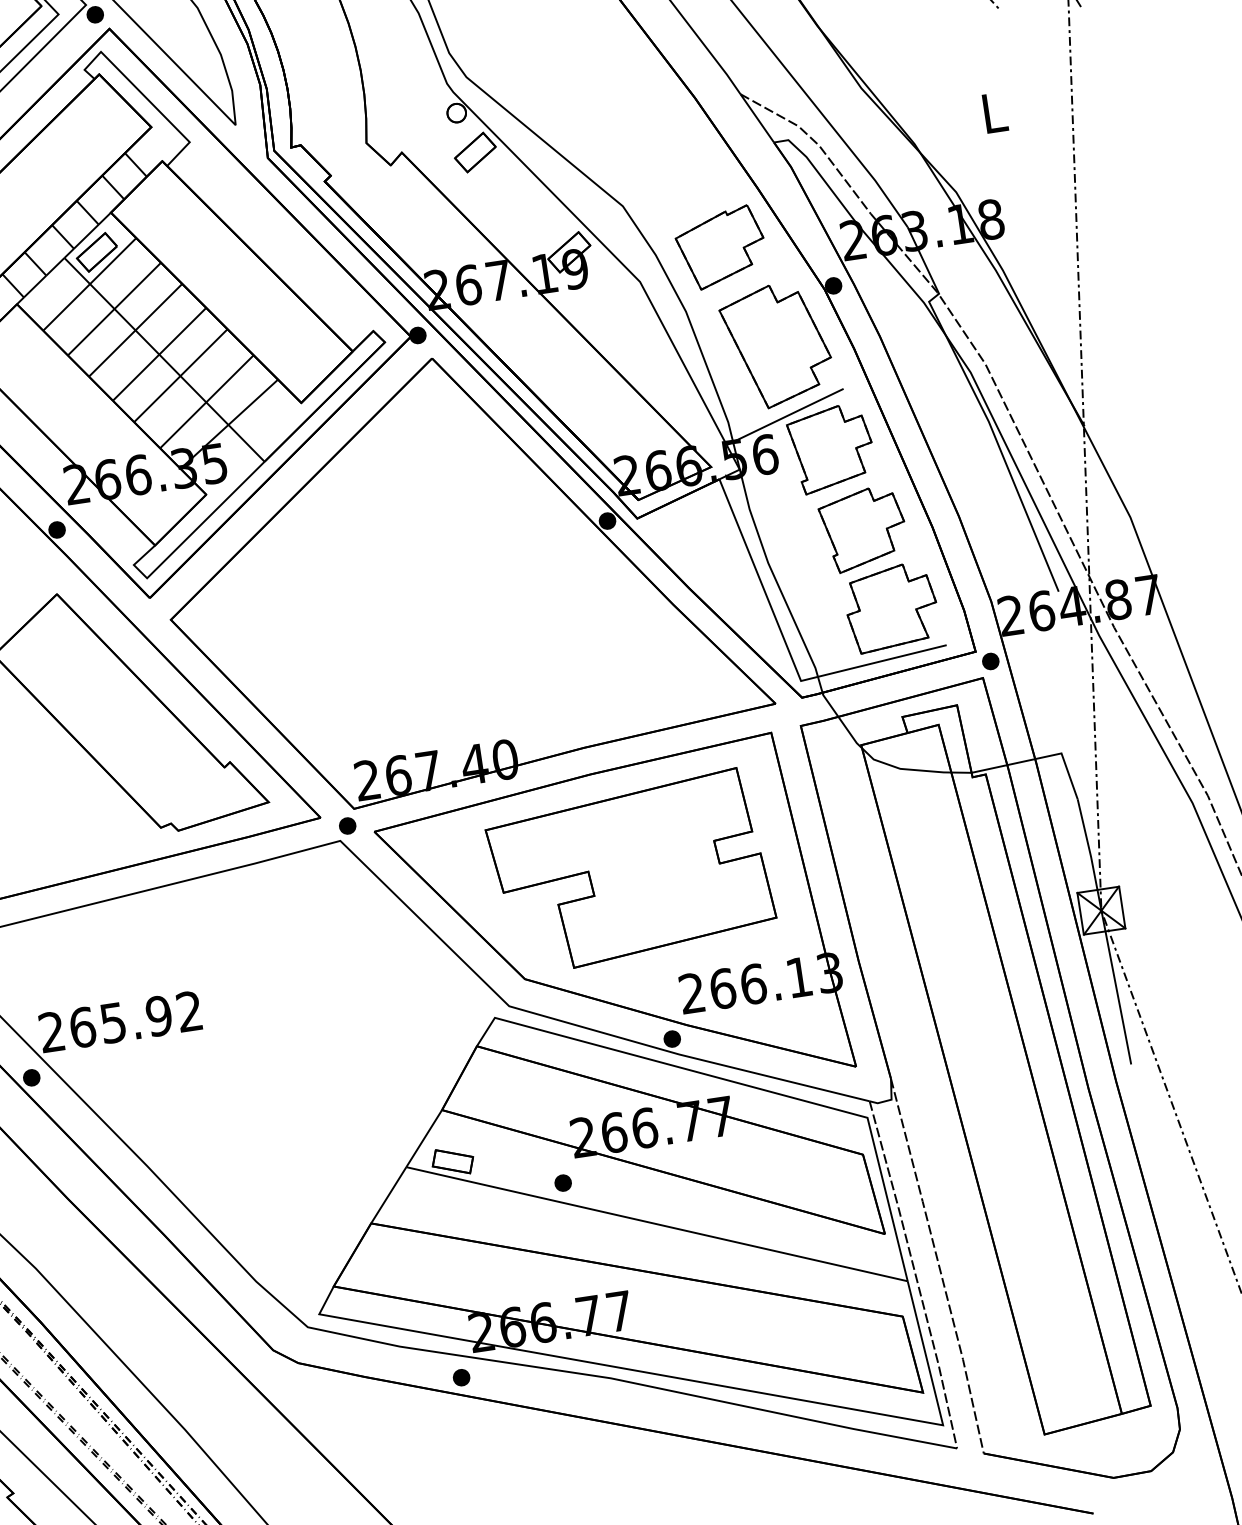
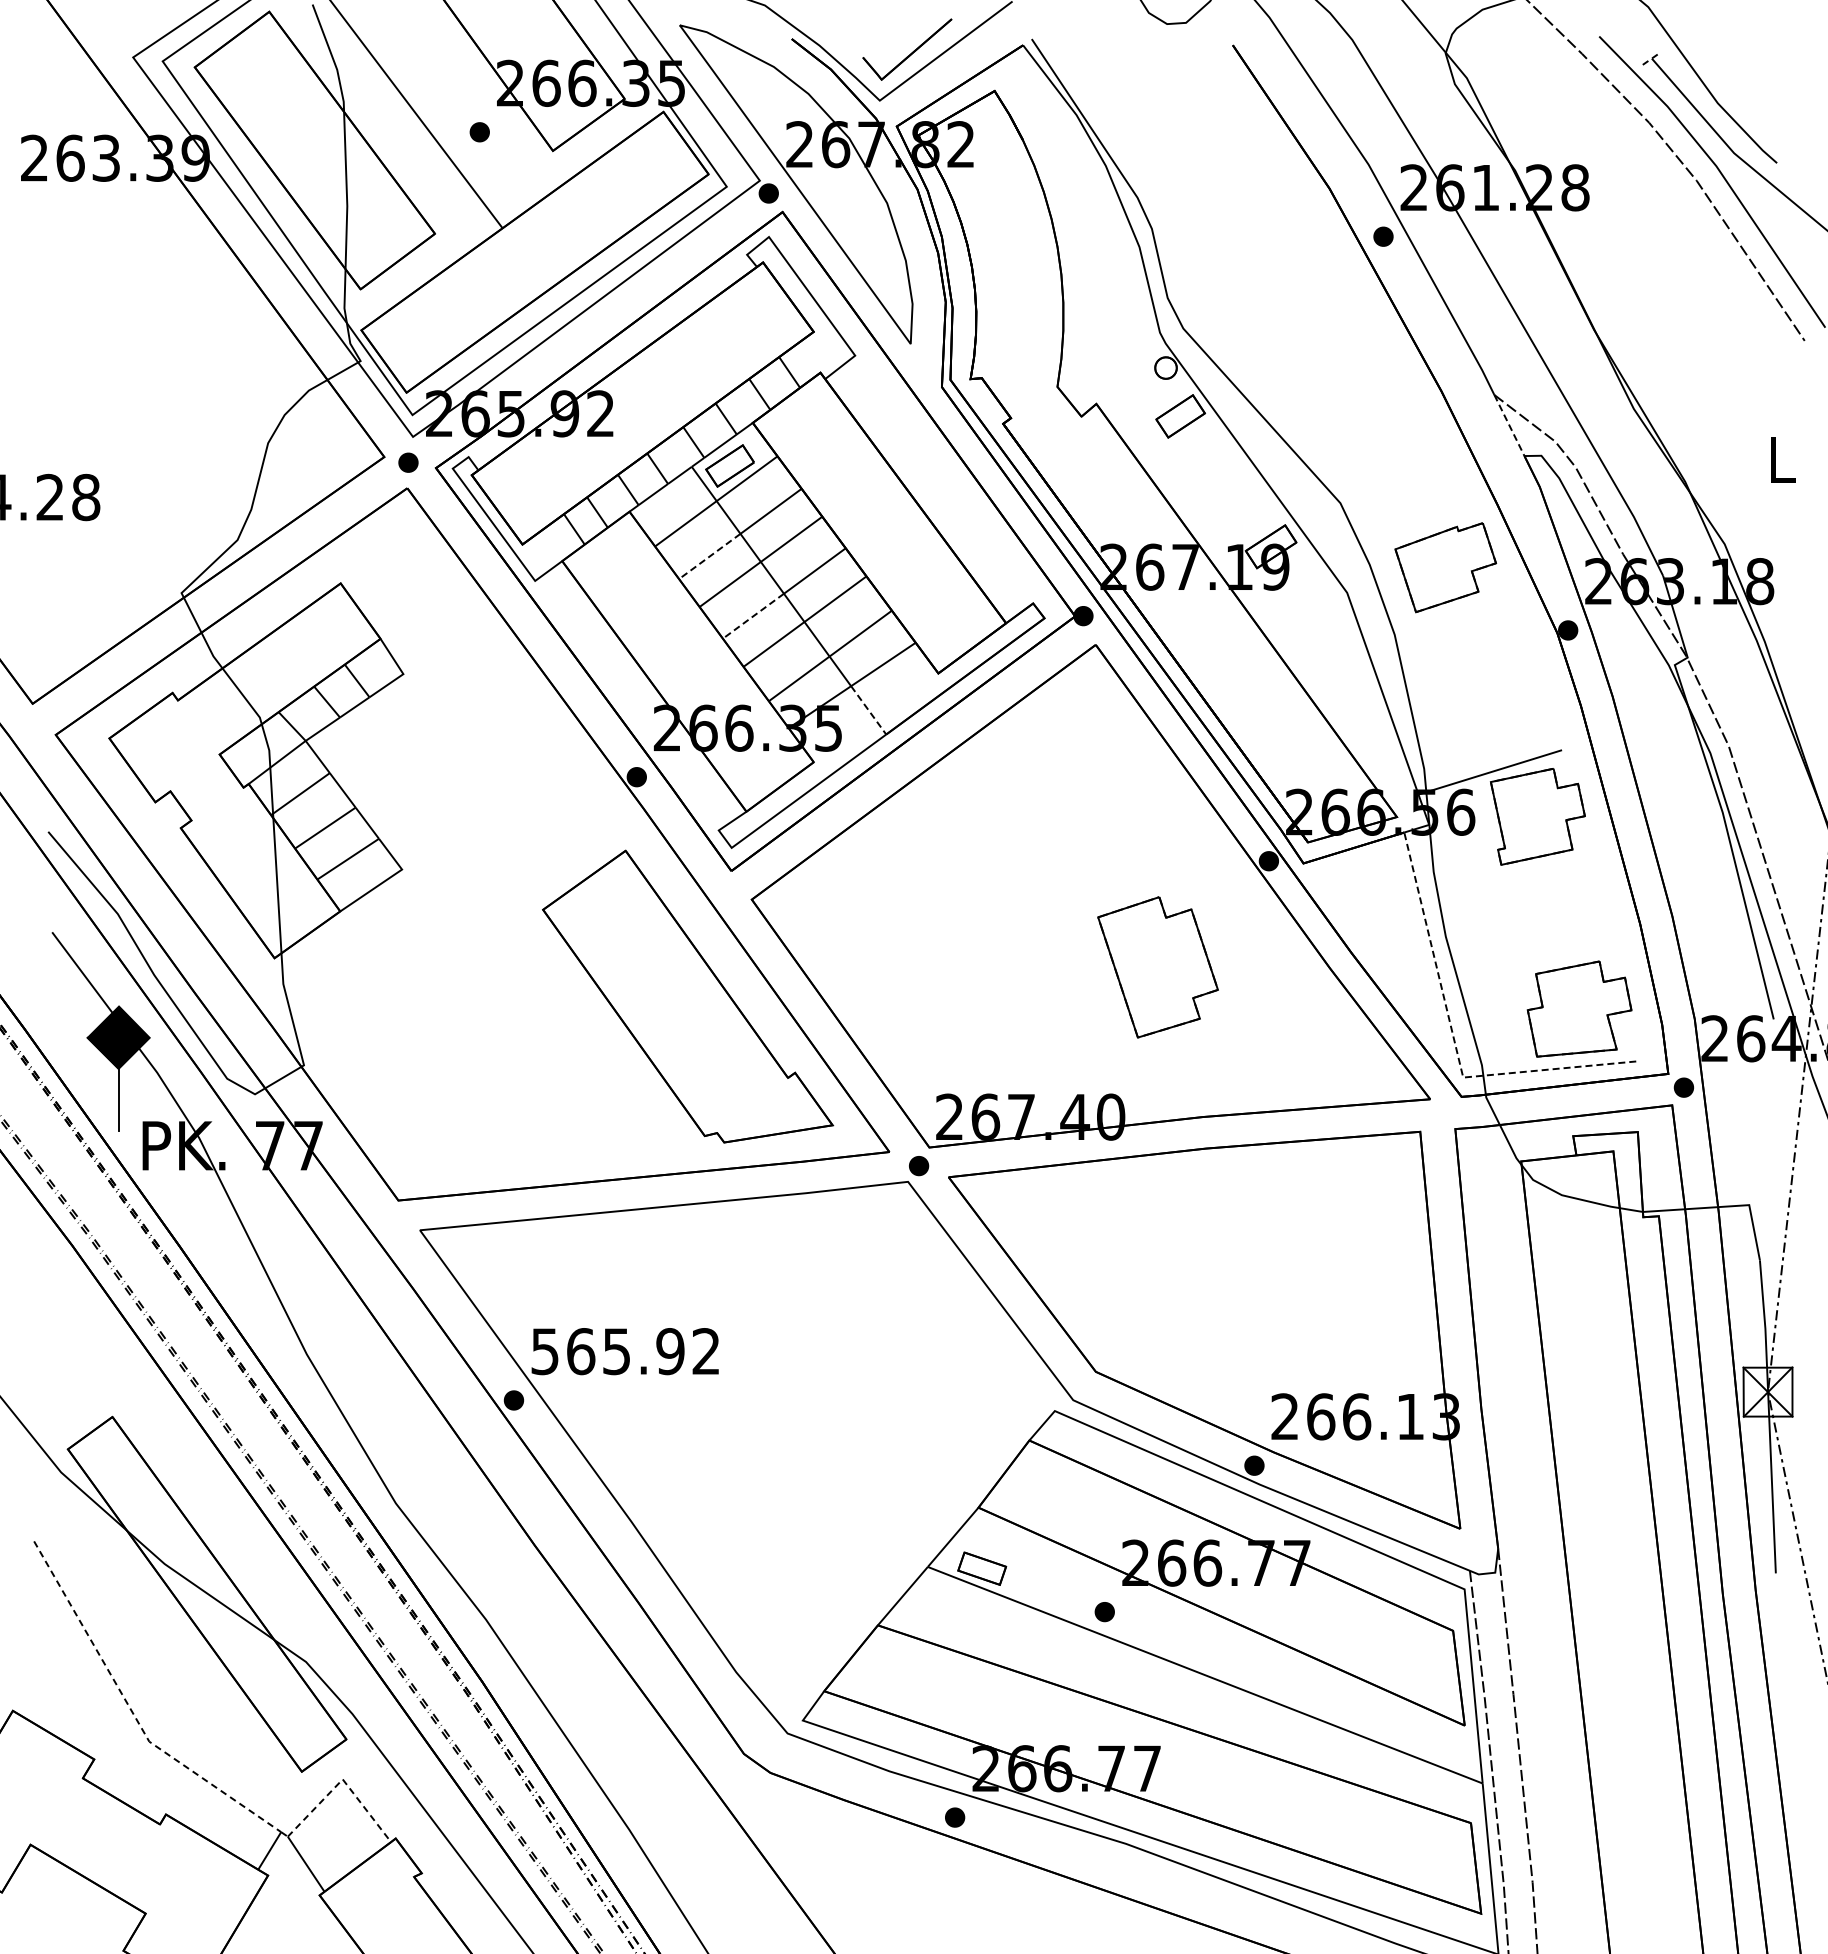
line: (757, 118) -> (1509, 425), solid -> dashed
line: (90, 332) -> (709, 556), solid -> dashed
part: (776, 345) -> (1157, 967), moved
line: (136, 377) -> (753, 616), solid -> dashed
line: (246, 443) -> (868, 710), solid -> dashed
part: (863, 529) -> (1560, 914), removed
line: (788, 649) -> (1454, 1039), solid -> dashed
part: (630, 871) -> (1235, 1266), removed
text: (51, 1032) -> (544, 1351), 265.92 -> 565.92

